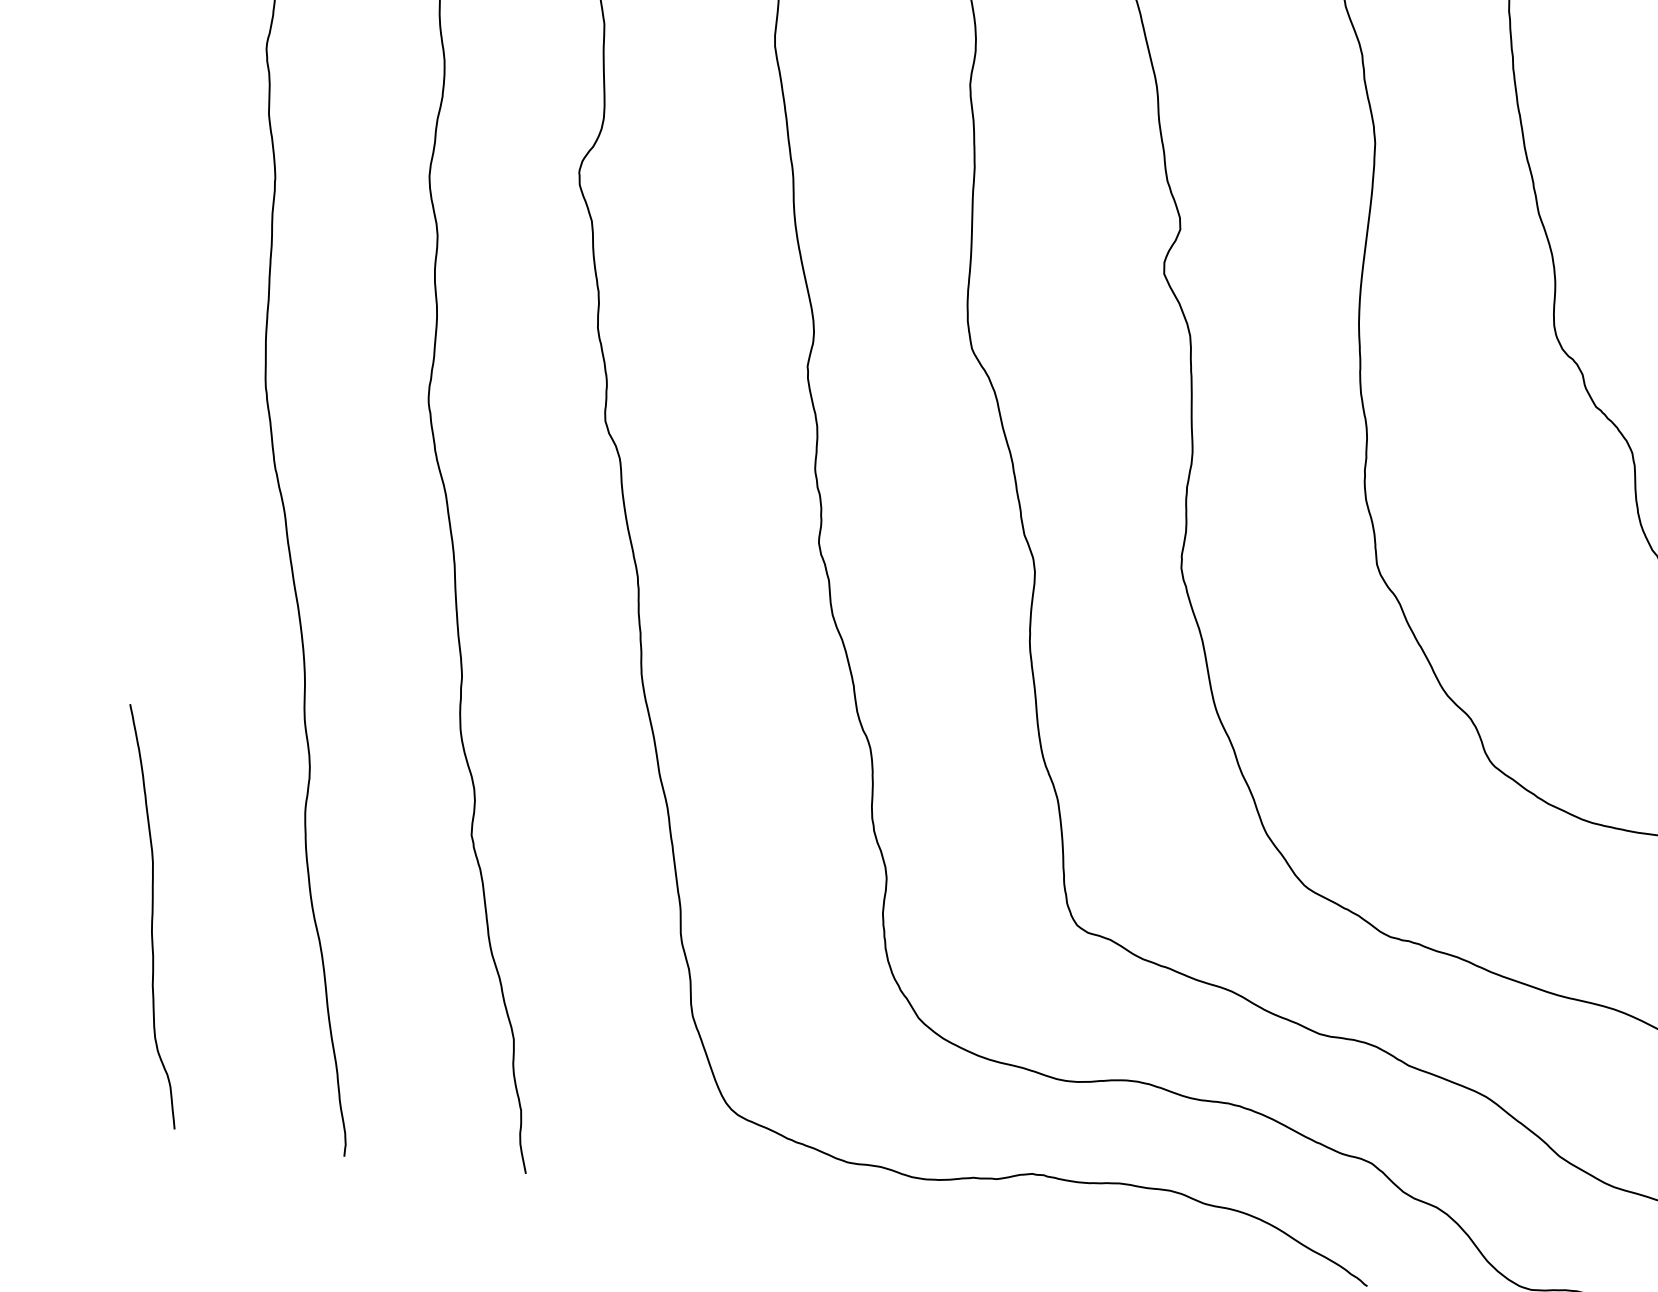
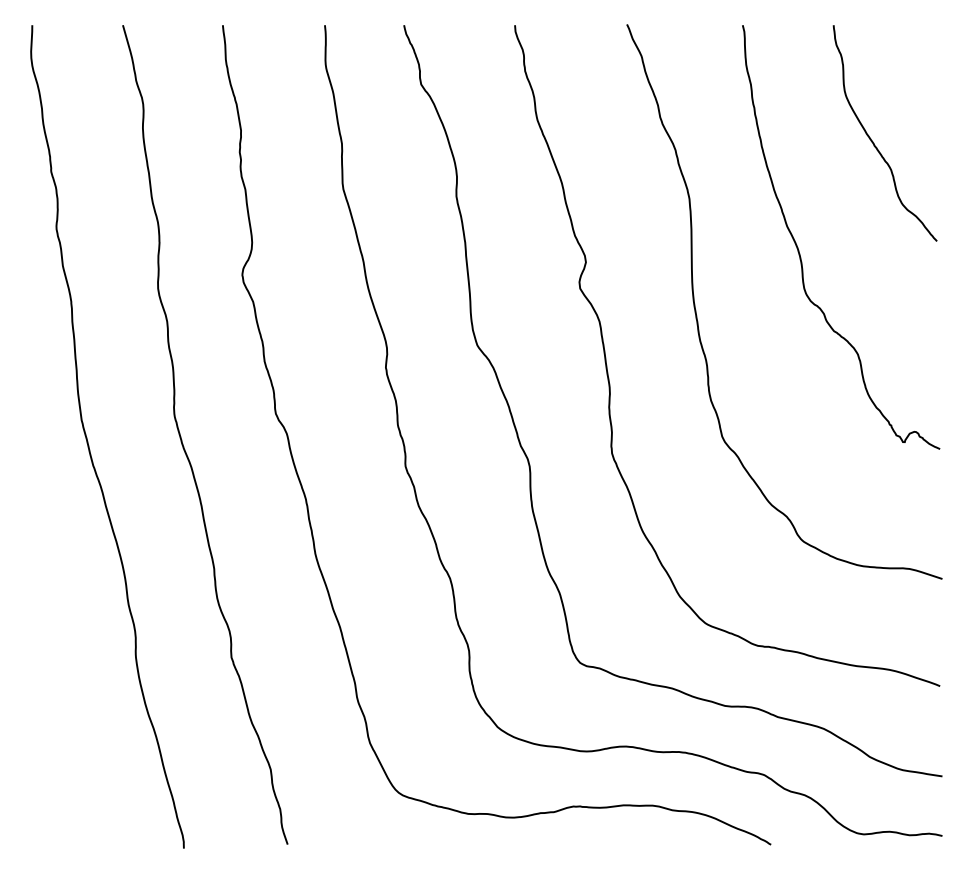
curve: (152, 916) -> (57, 727), removed

